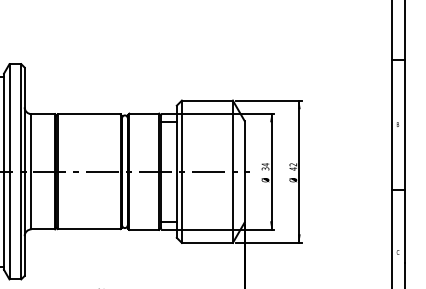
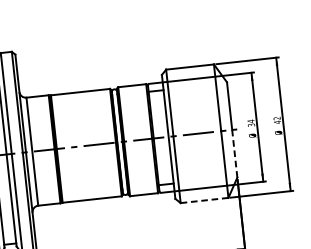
line: (244, 196) -> (234, 153), solid -> dashed
line: (207, 242) -> (204, 200), solid -> dashed

